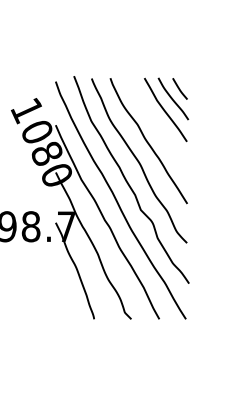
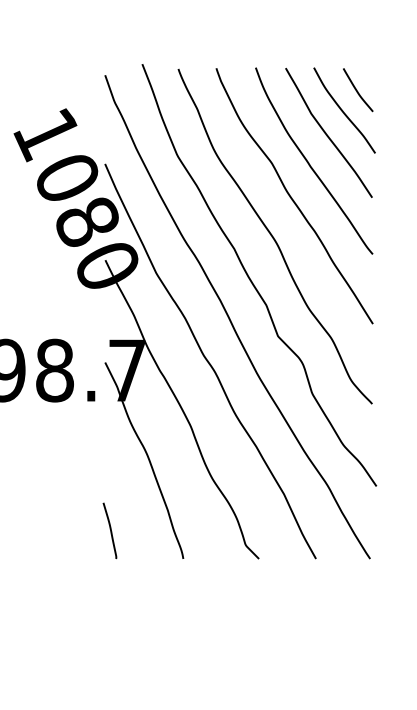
curve: (156, 124) -> (310, 162), added
line: (58, 305) -> (110, 530), added

